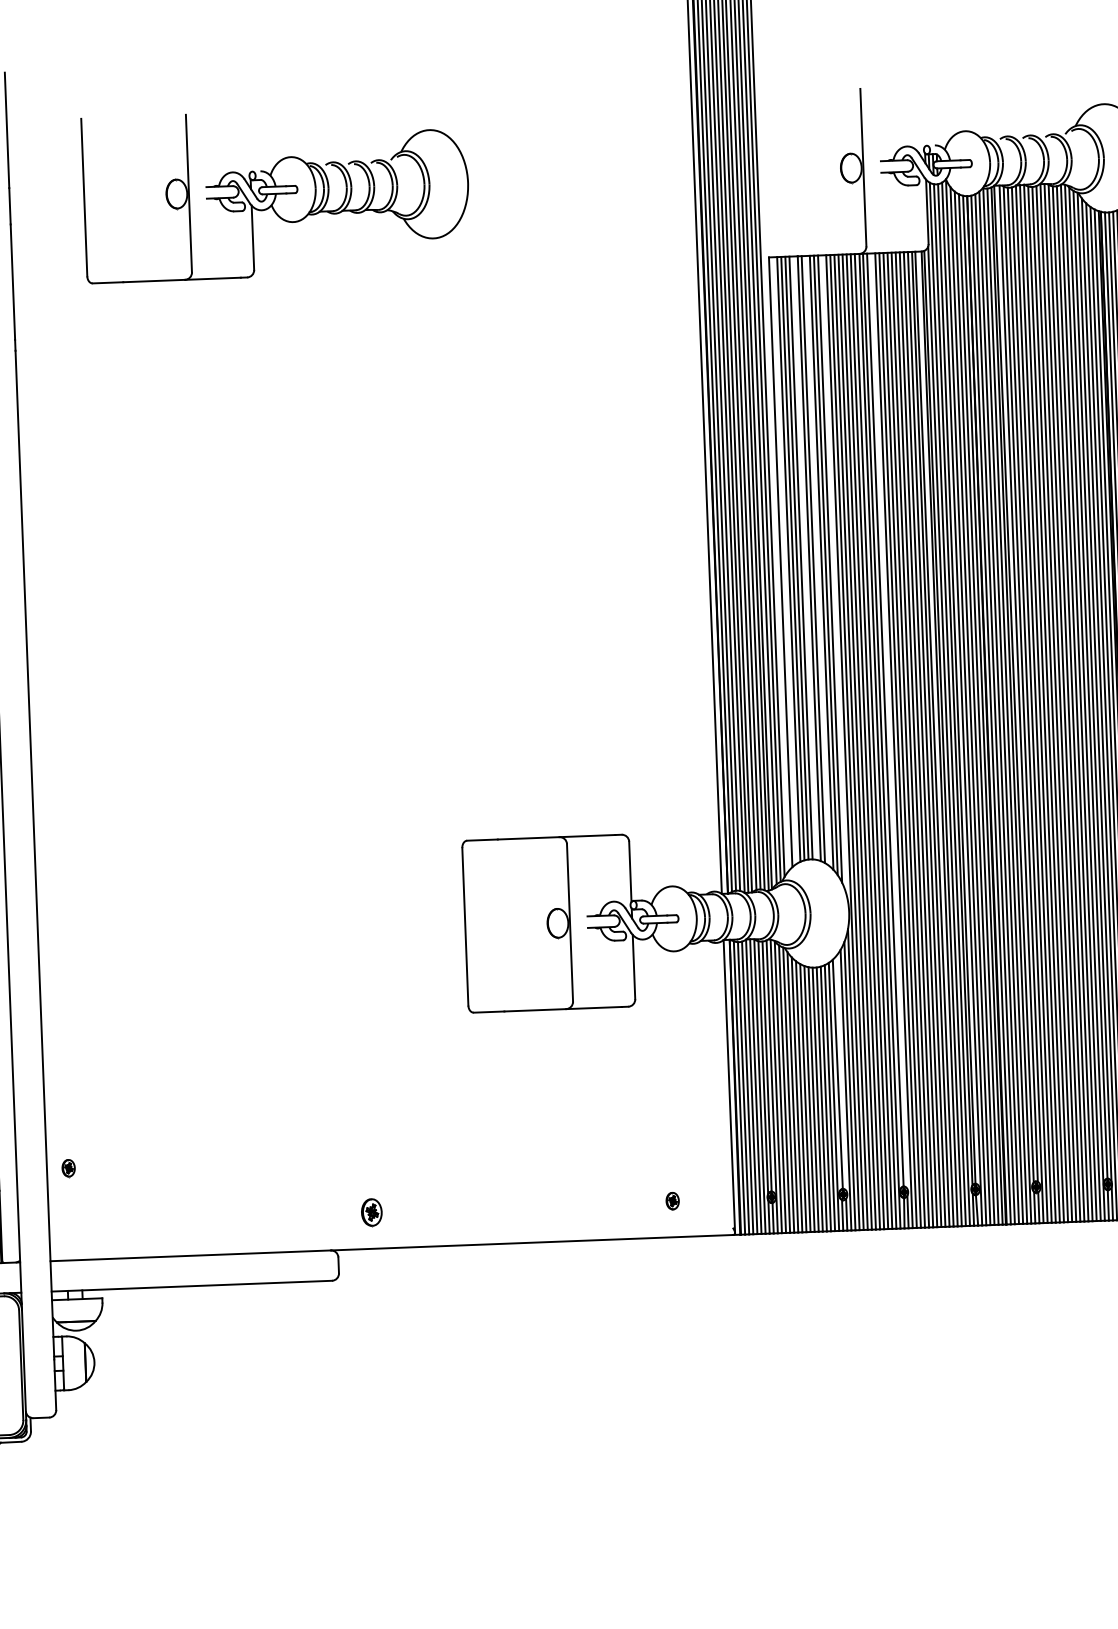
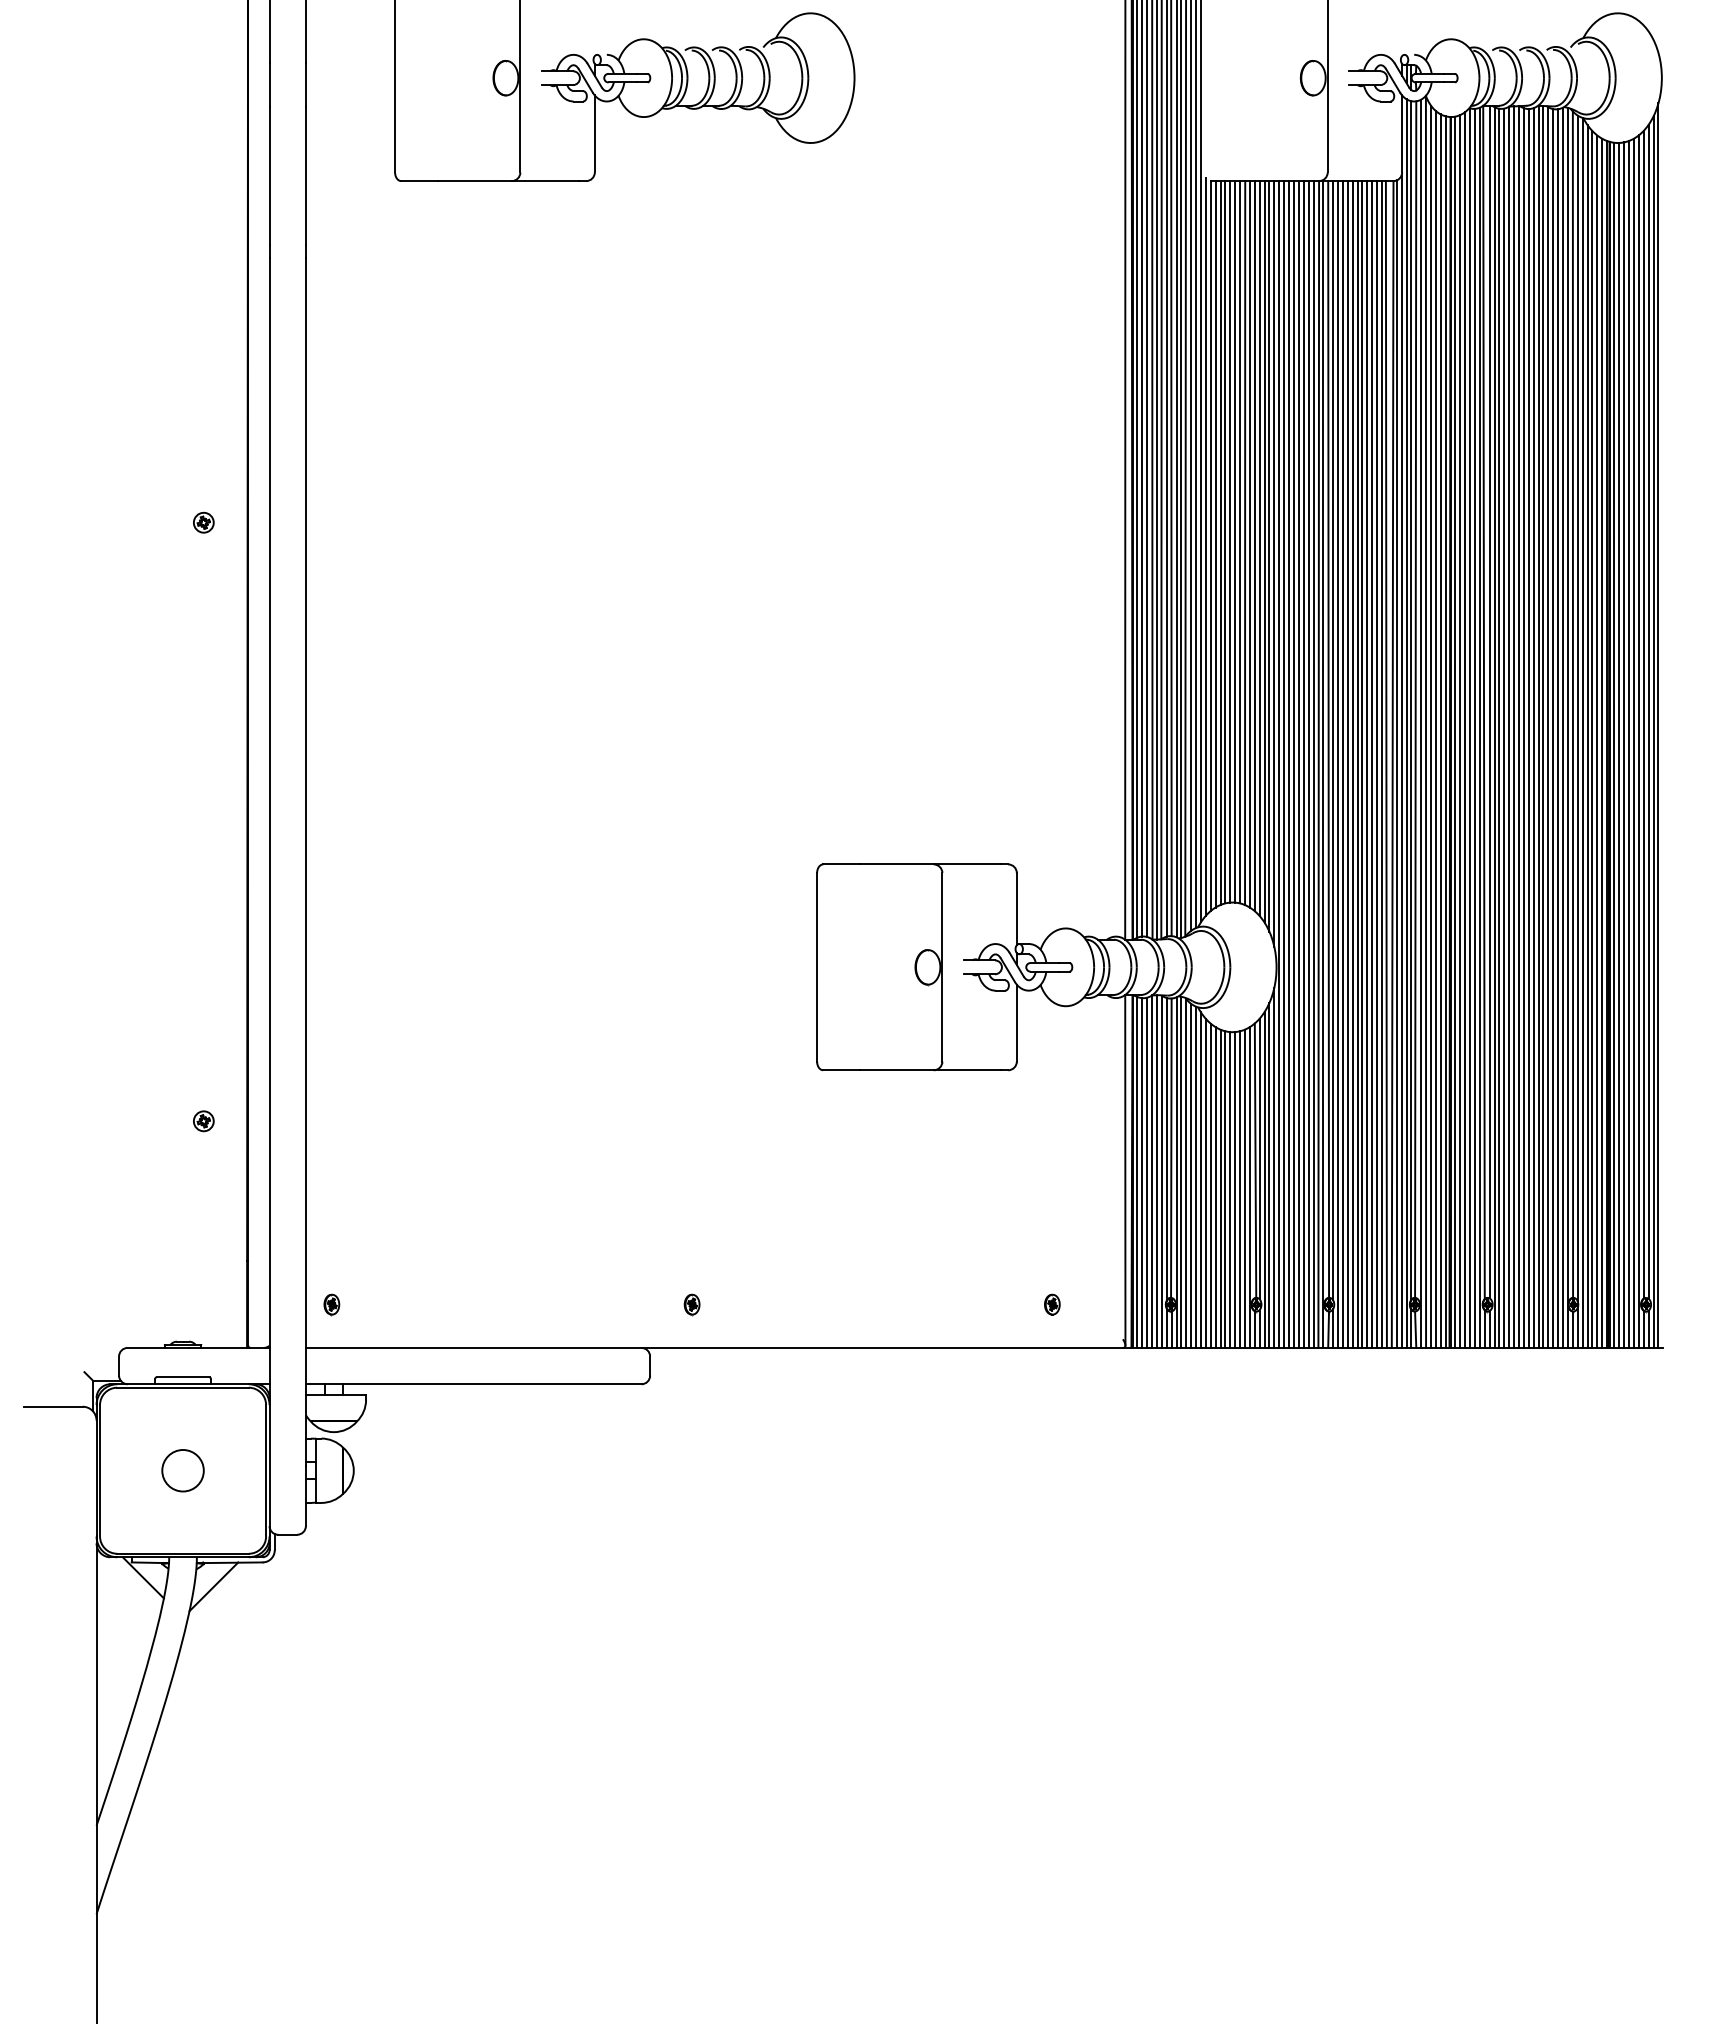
line: (805, 558) -> (1240, 542), added
line: (784, 560) -> (1215, 544), added
line: (817, 561) -> (1254, 546), added
line: (776, 562) -> (1205, 546), added
line: (834, 575) -> (1274, 564), added
line: (889, 720) -> (1333, 740), added
line: (841, 1072) -> (1259, 1158), added
part: (68, 1168) -> (331, 1304), moved
part: (371, 1212) -> (691, 1304), size x0.62

